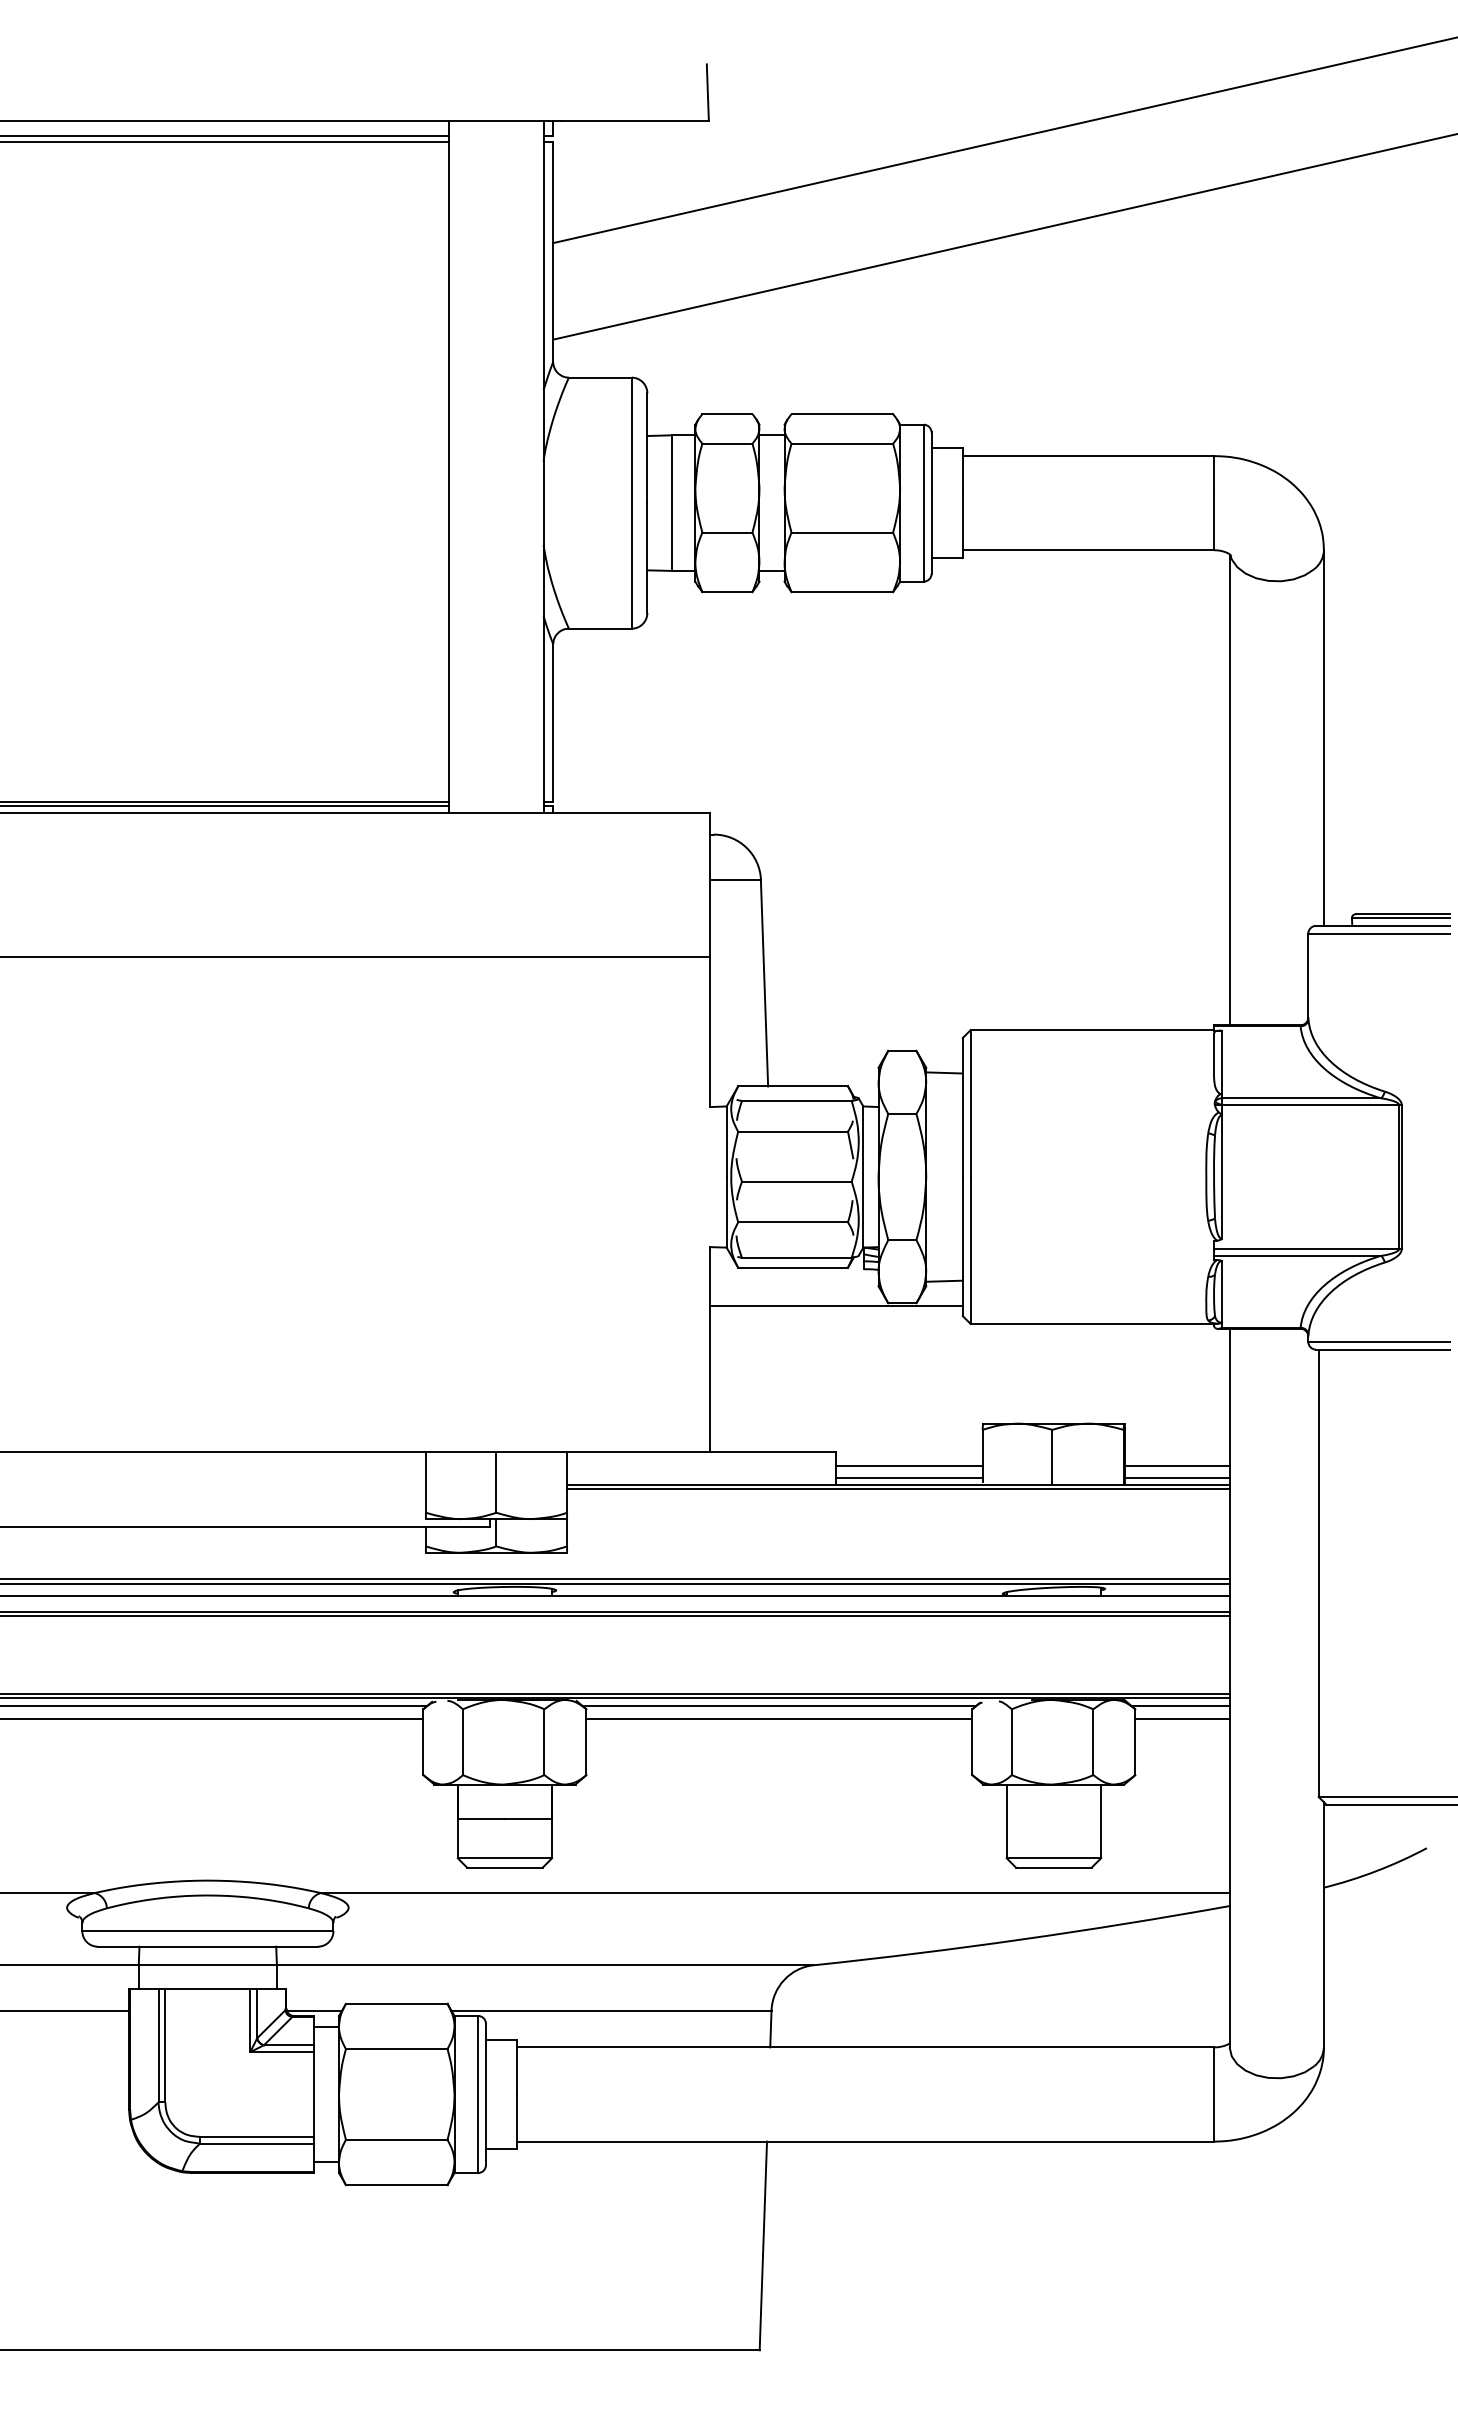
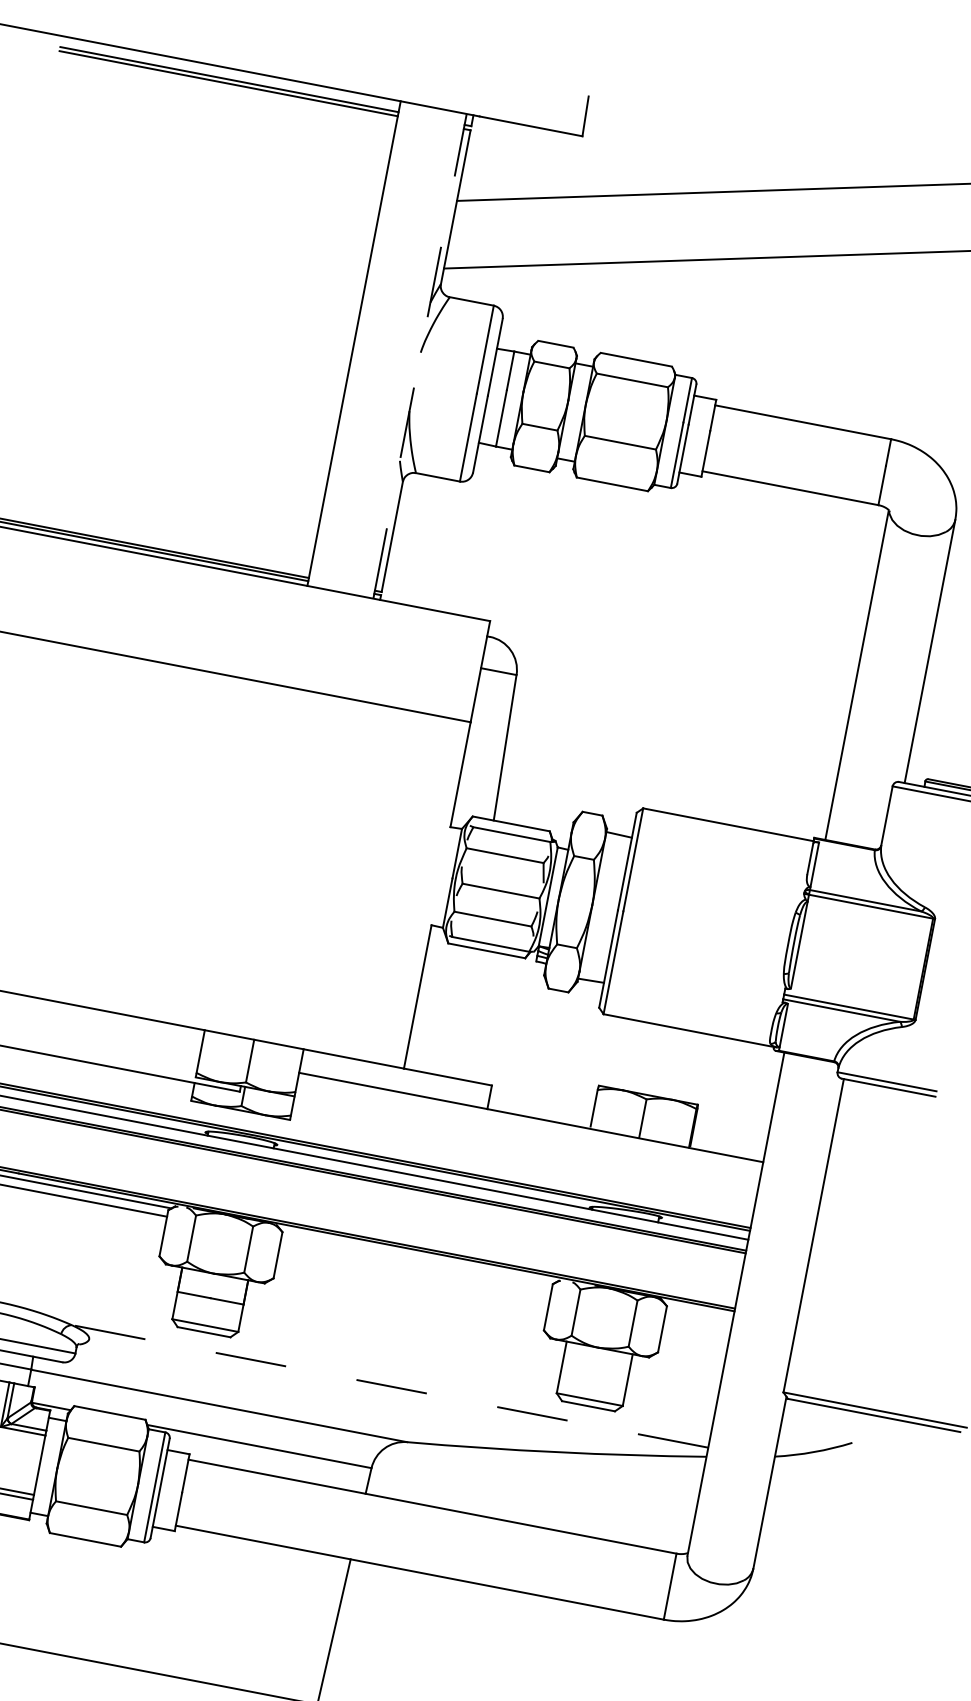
line: (543, 466) -> (420, 356), solid -> dashed
line: (836, 1306) -> (511, 983), removed
line: (908, 1466) -> (540, 1105), removed
line: (1177, 1466) -> (729, 1141), removed
line: (908, 1477) -> (539, 1113), removed
line: (1177, 1477) -> (727, 1149), removed
line: (898, 1489) -> (530, 1120), removed
line: (779, 1705) -> (418, 1255), removed
line: (1180, 1705) -> (699, 1309), removed
line: (779, 1718) -> (416, 1264), removed
line: (1182, 1718) -> (698, 1319), removed
line: (774, 1893) -> (389, 1386), solid -> dashed

